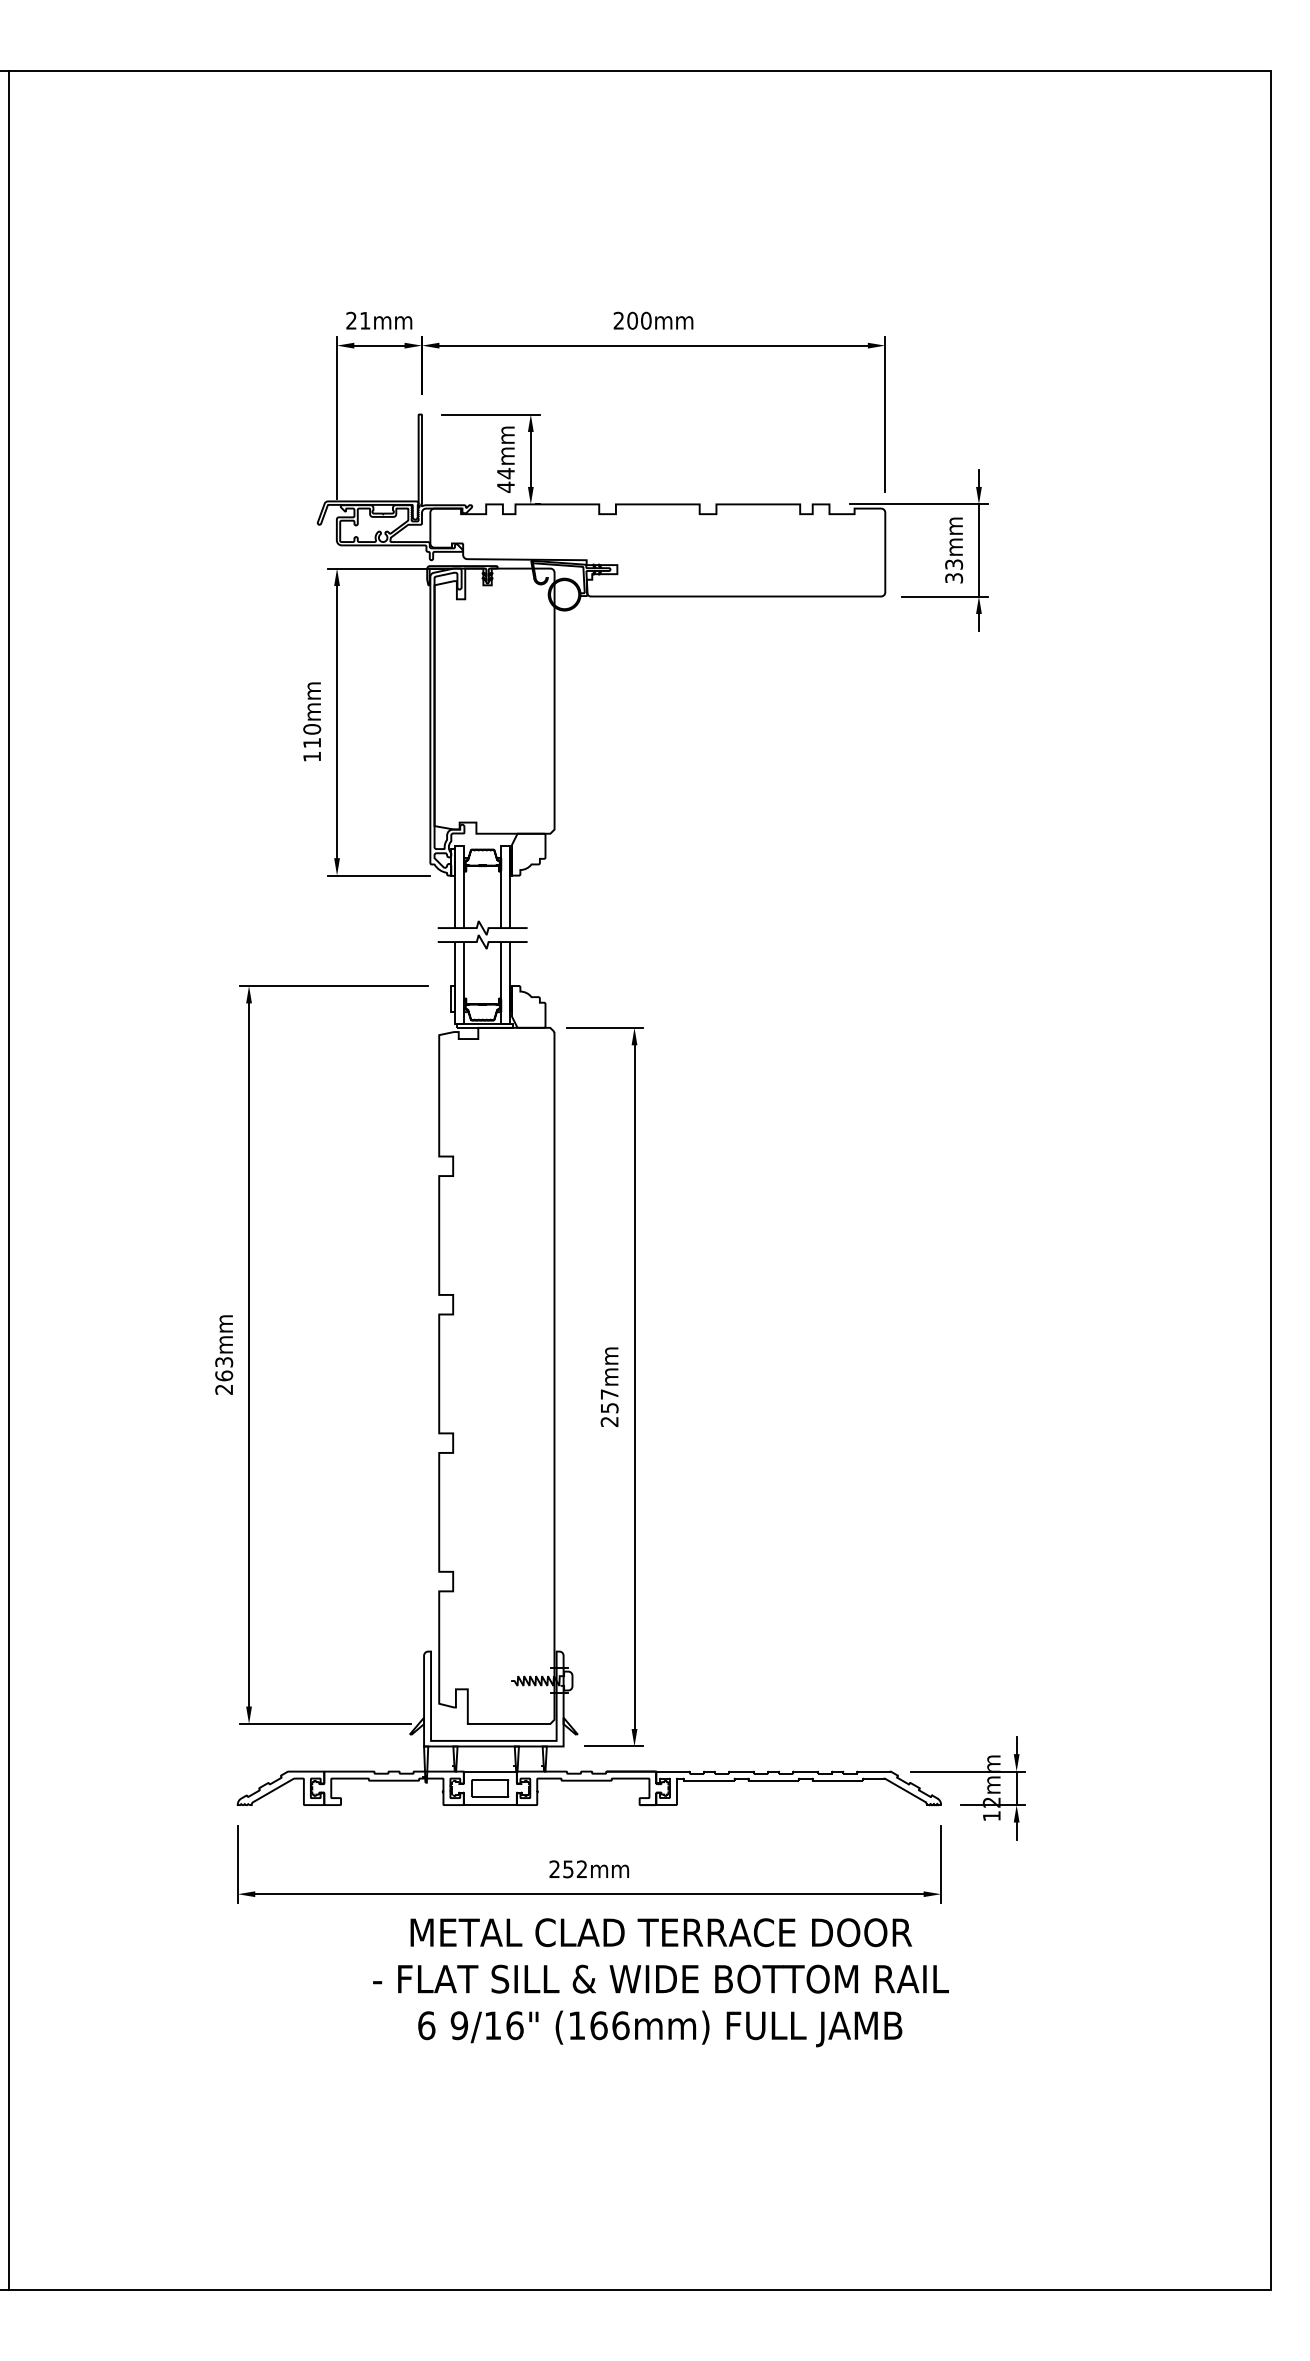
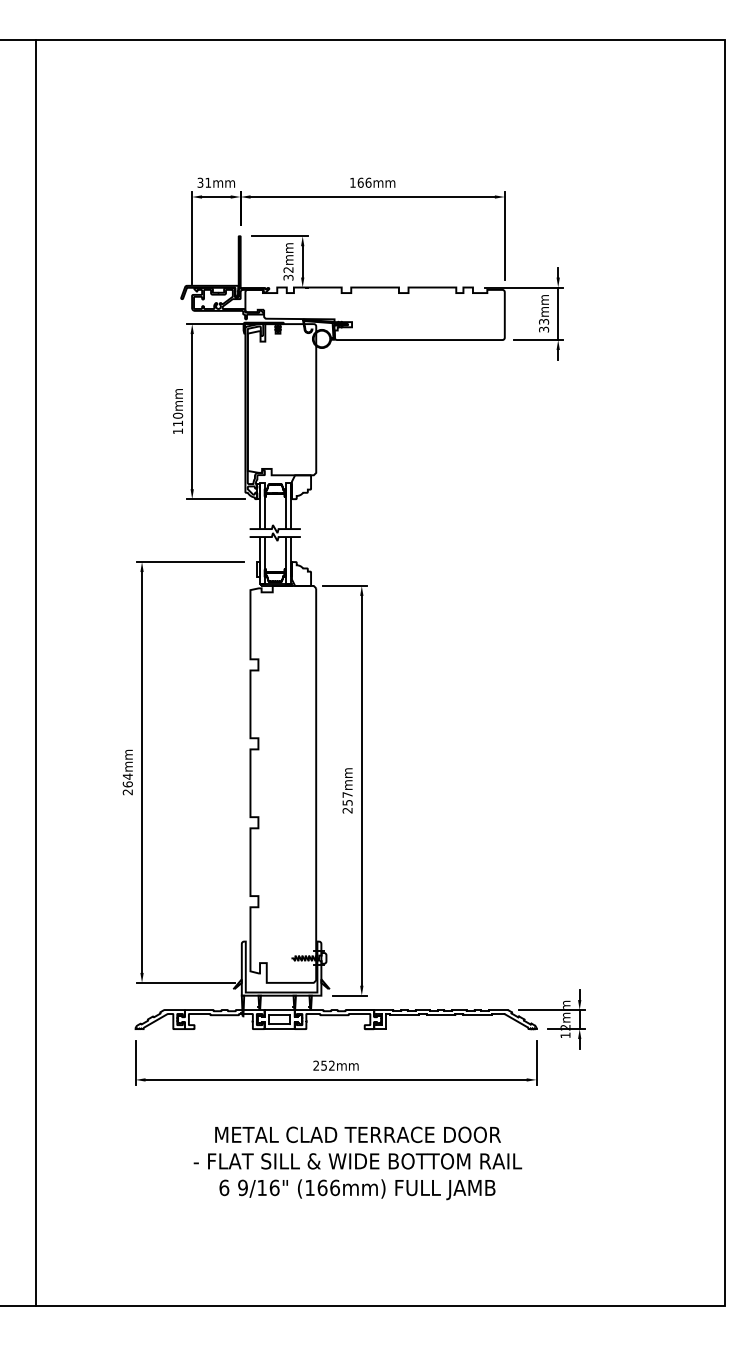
text: (351, 320) -> (200, 182), 21mm -> 31mm
text: (632, 320) -> (360, 182), 200mm -> 166mm
text: (505, 479) -> (288, 273), 44mm -> 32mm
line: (9, 1179) -> (36, 672), moved
text: (223, 1362) -> (127, 776), 263mm -> 264mm
text: (660, 1982) -> (357, 1163), moved

